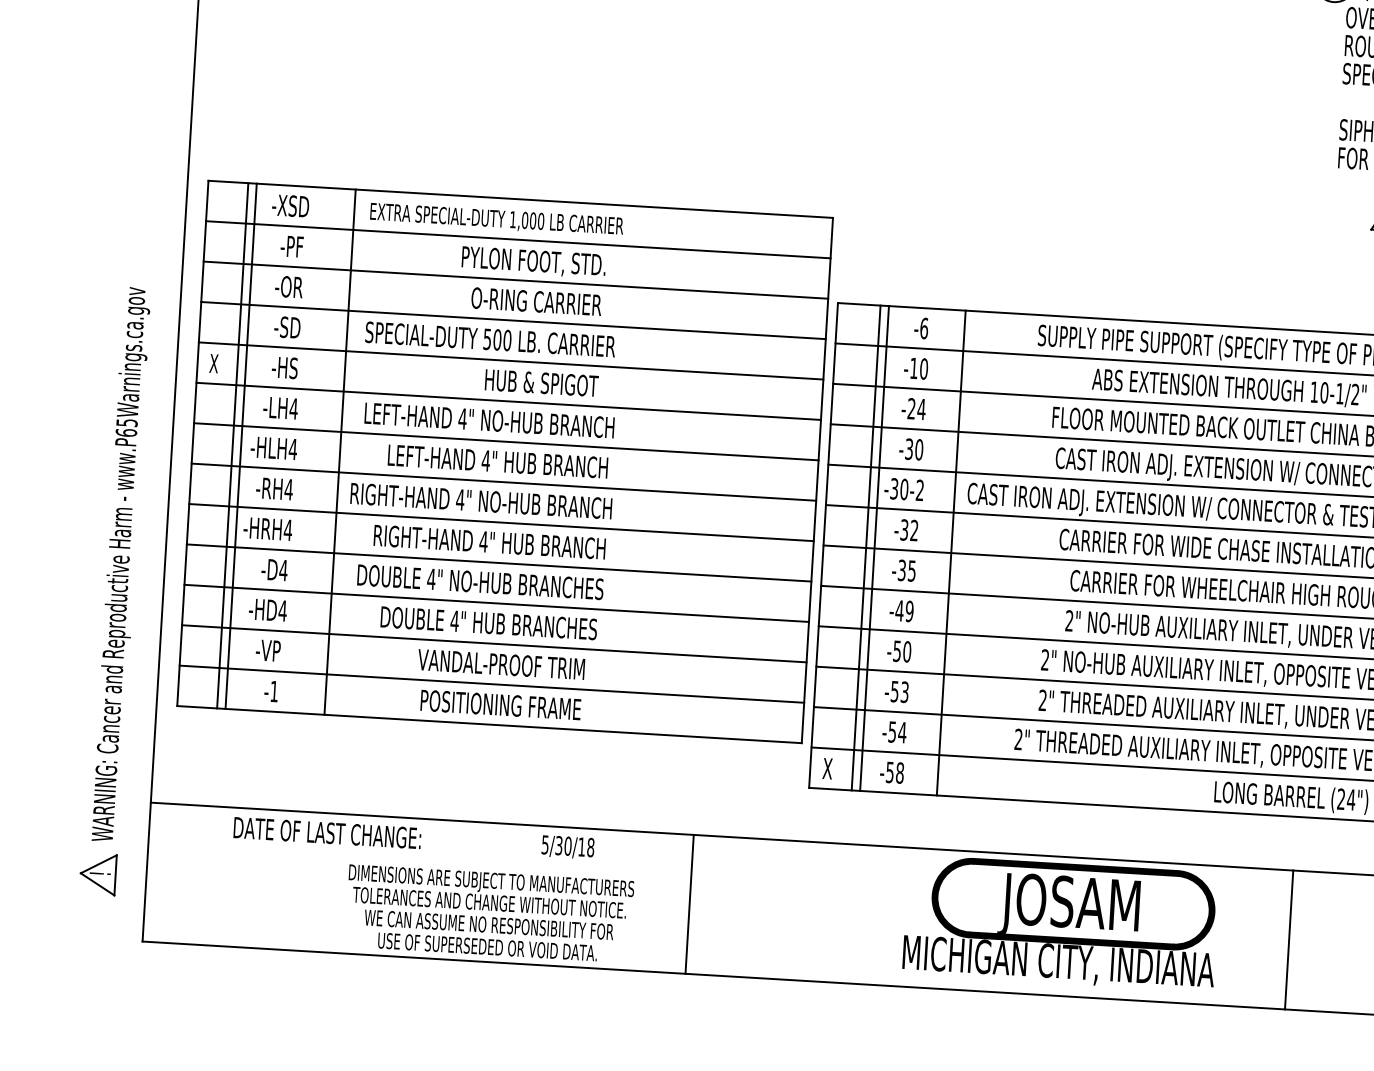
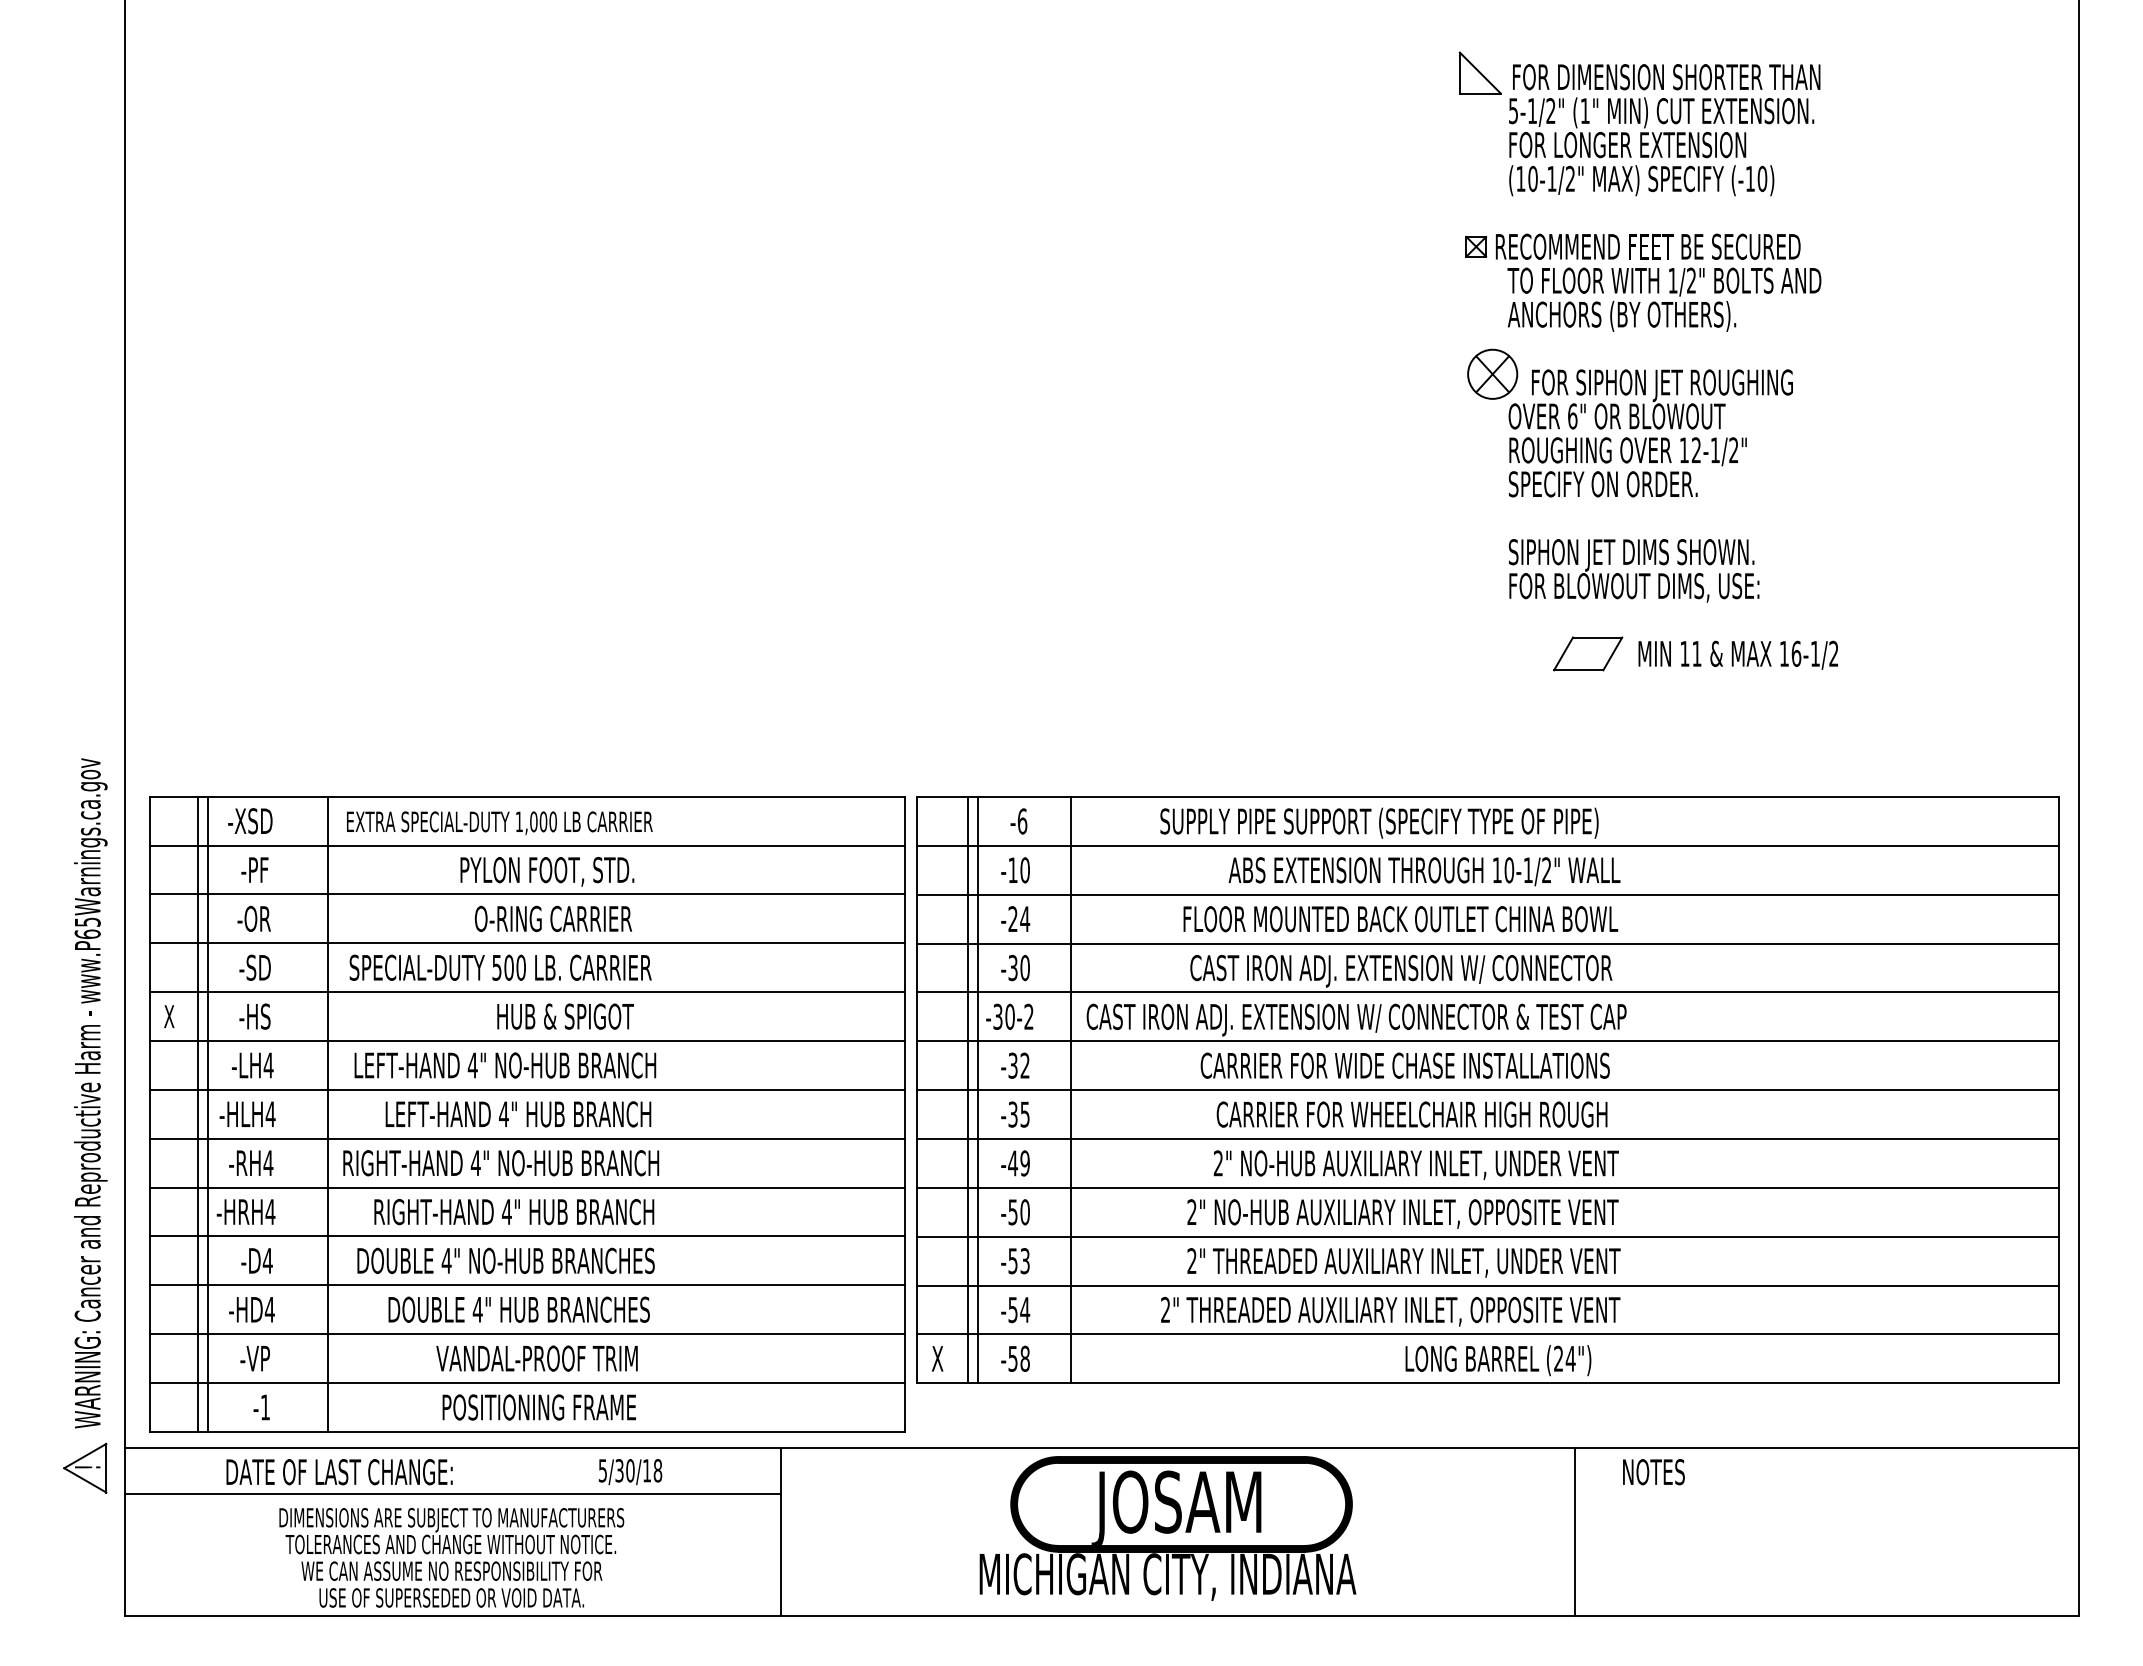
part: (505, 462) -> (527, 1114), moved
part: (115, 590) -> (85, 1125), moved
line: (419, 856) -> (452, 1493), added
text: (489, 913) -> (451, 1557), moved
part: (1060, 923) -> (1167, 1528), moved
line: (1288, 940) -> (1574, 1532), moved

